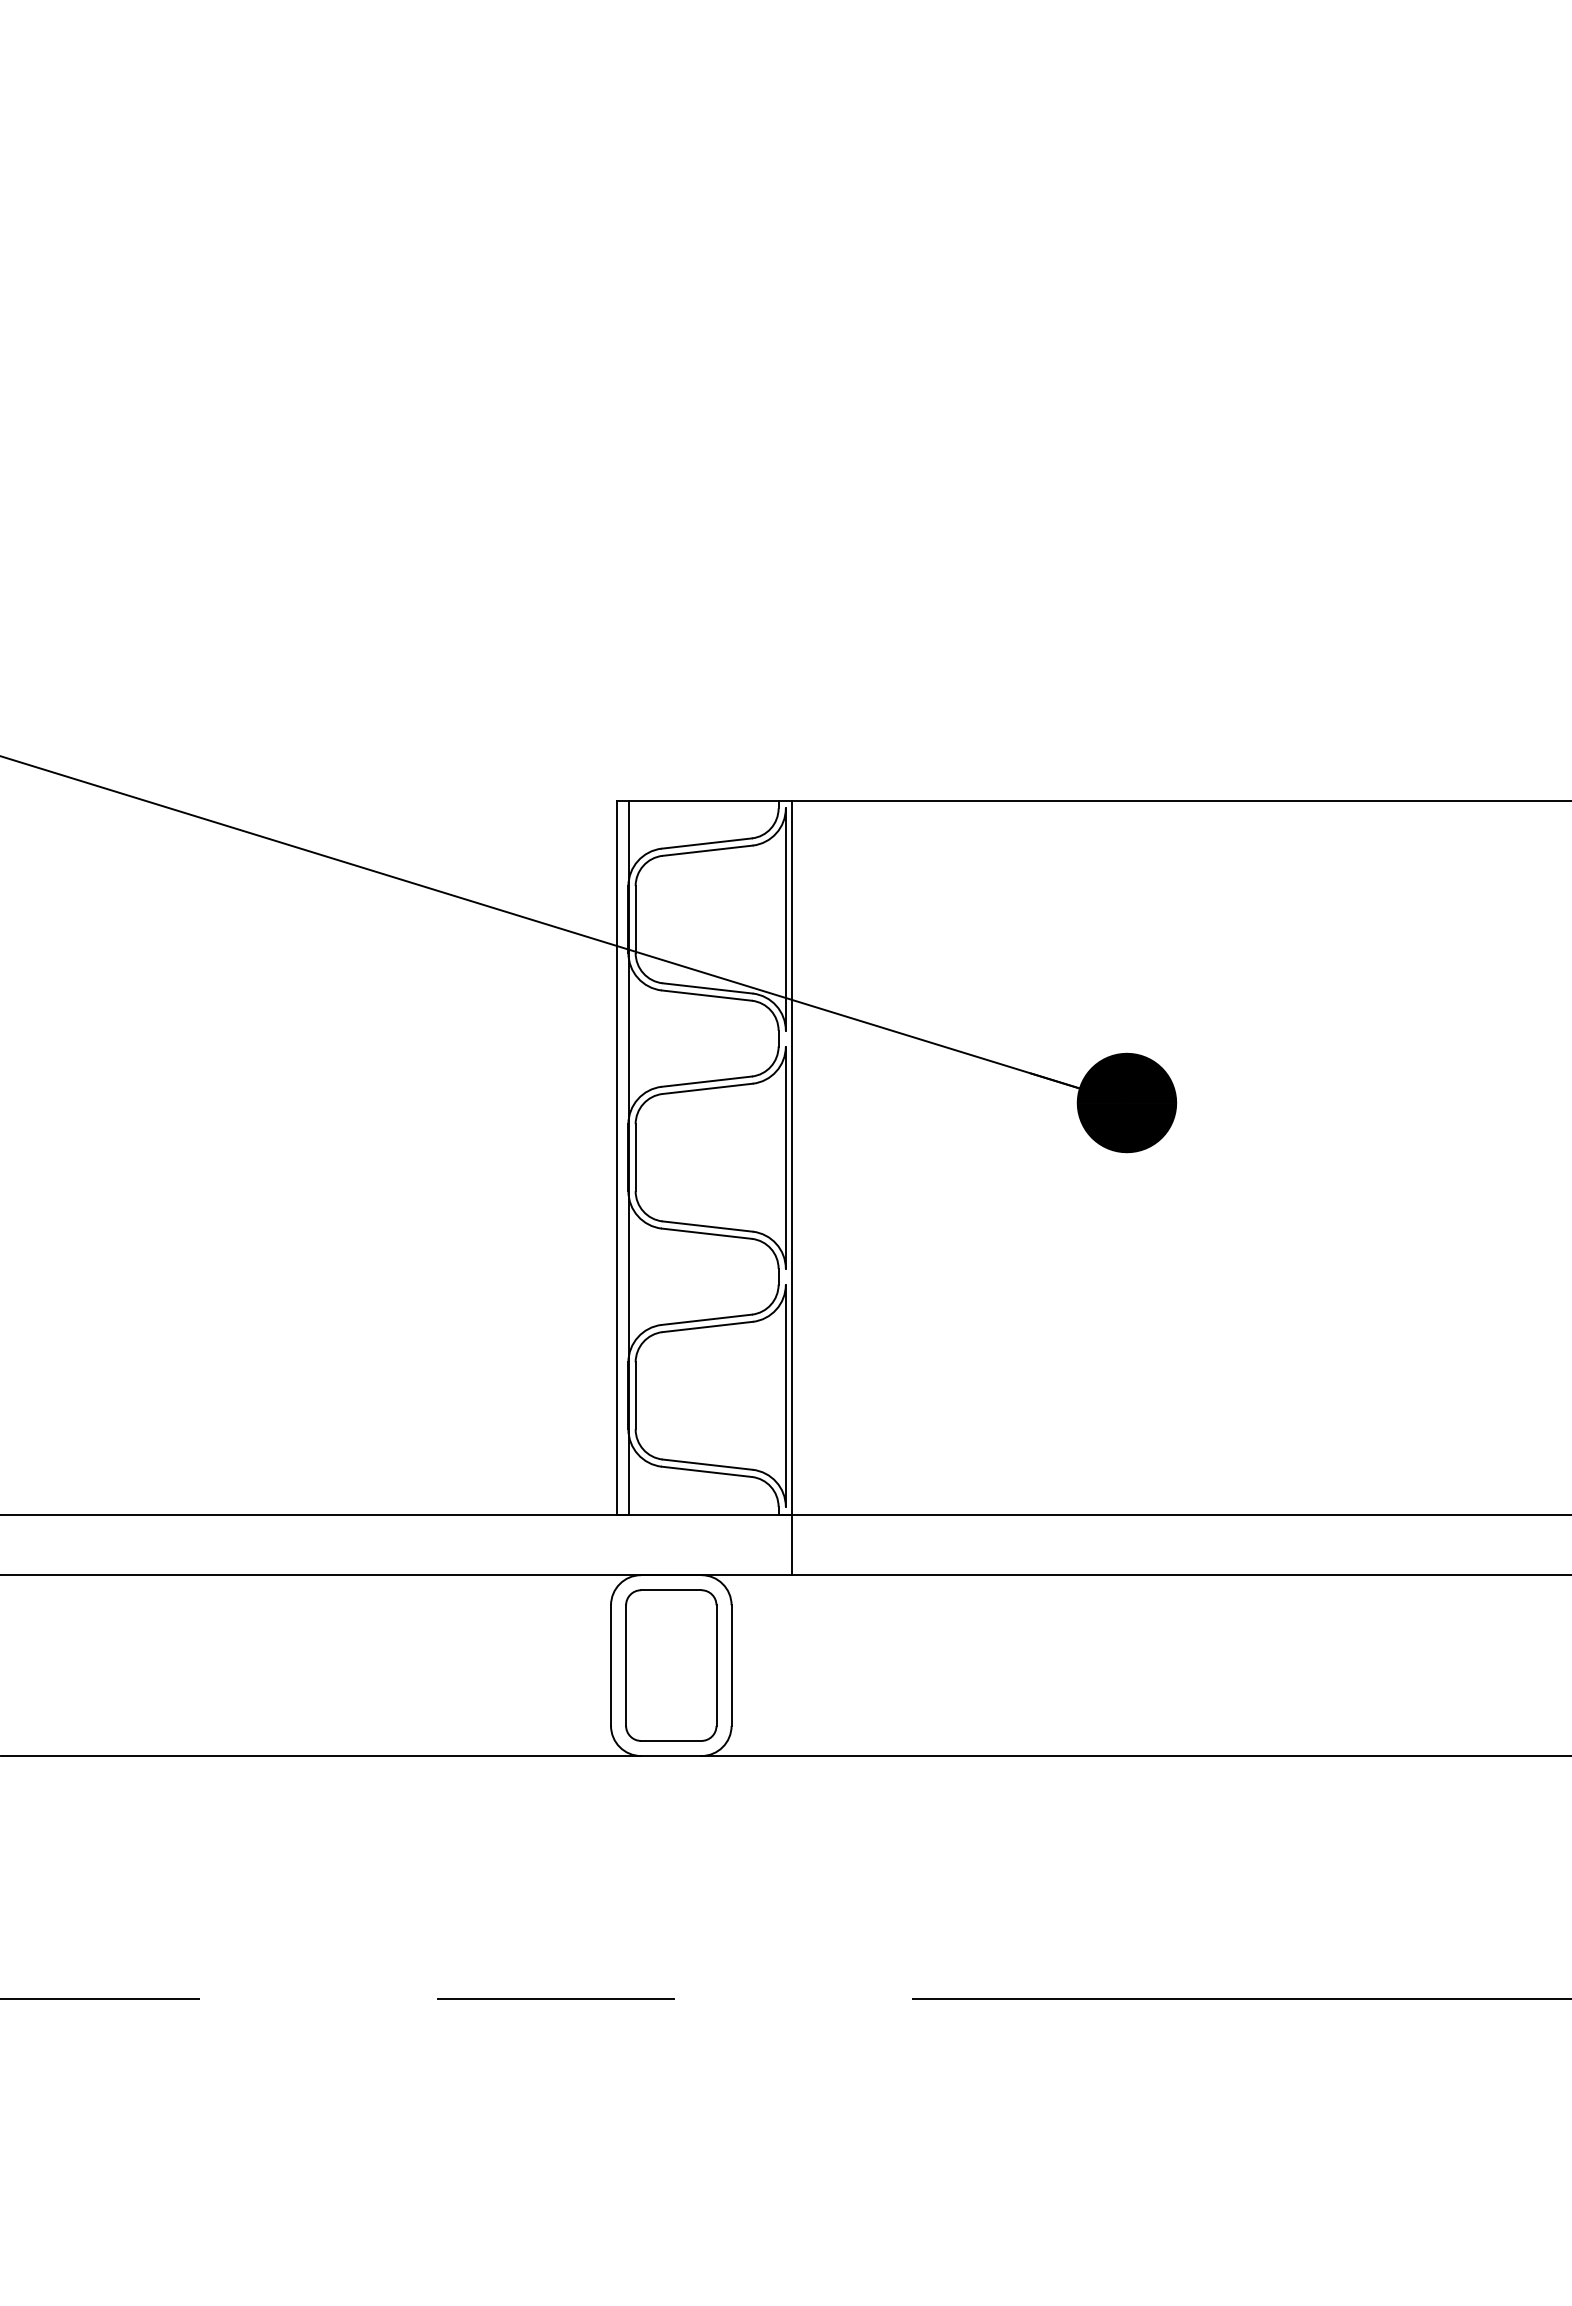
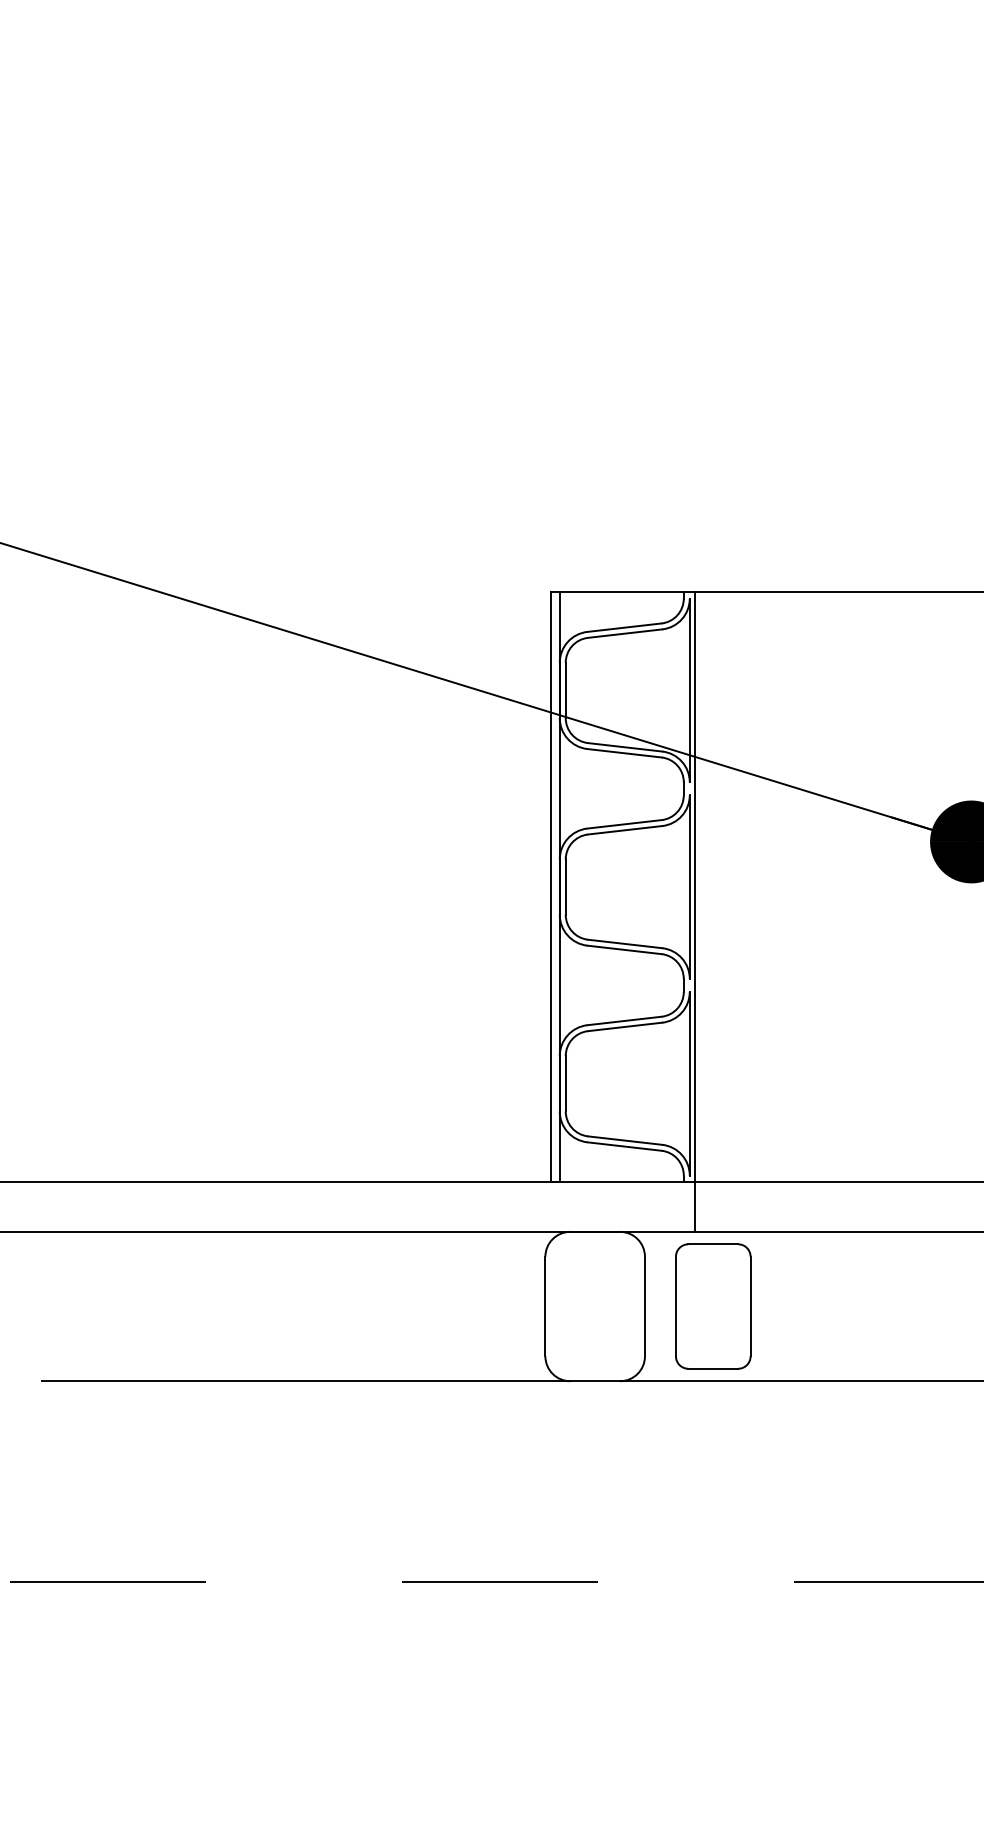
part: (671, 1665) -> (713, 1306), moved

